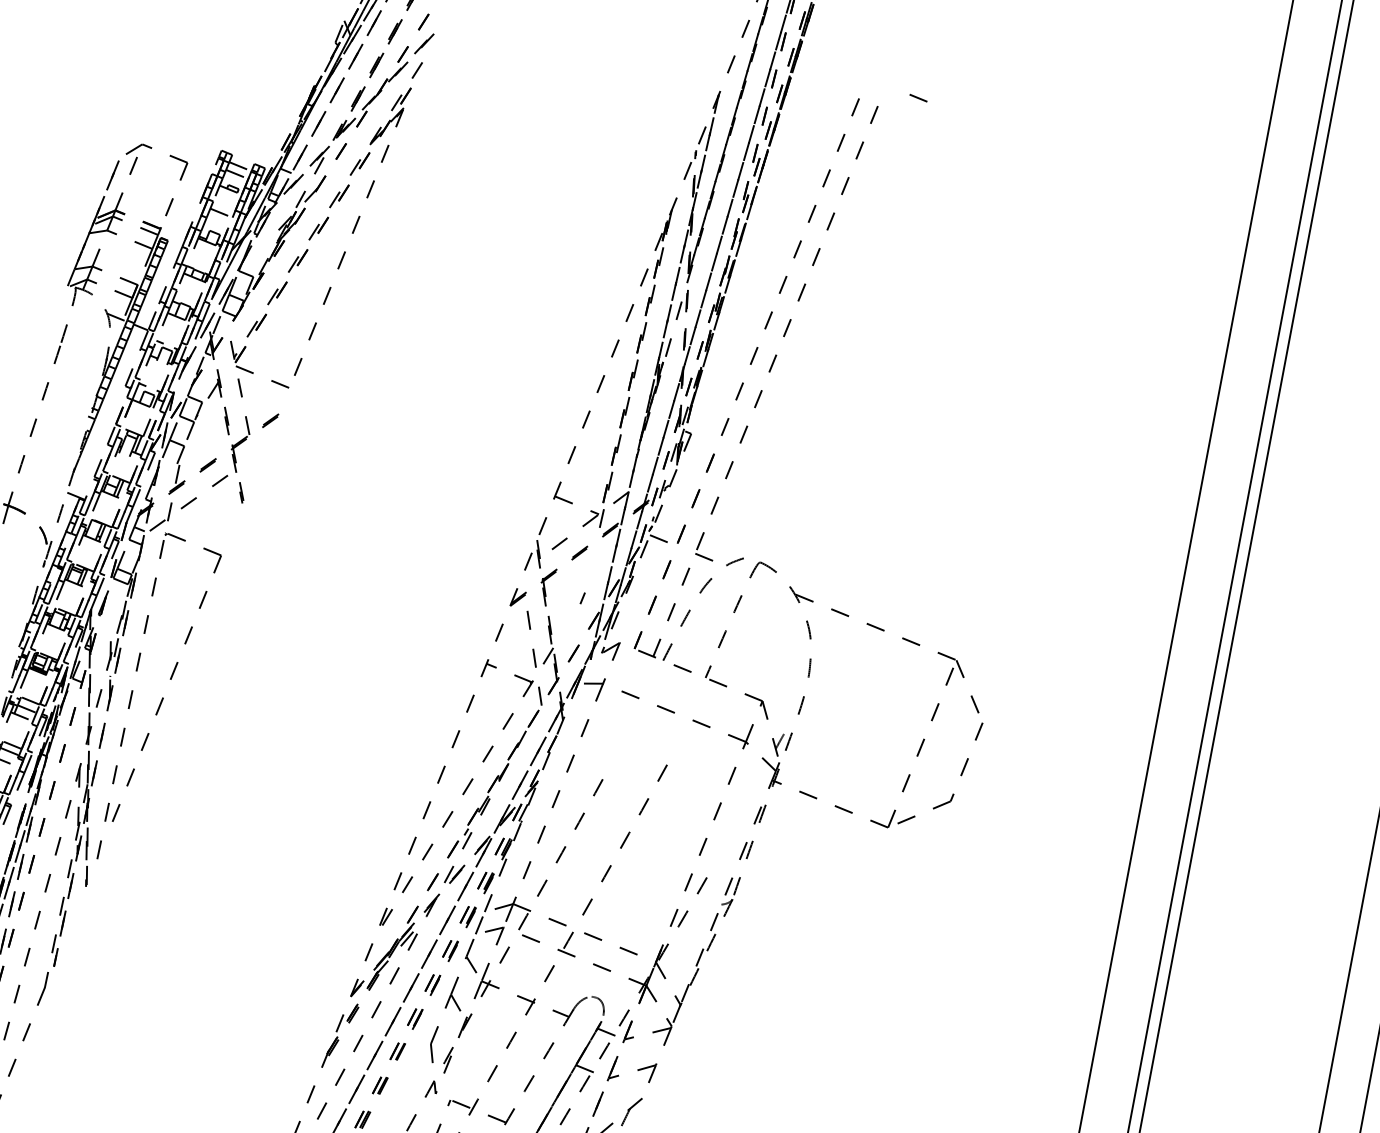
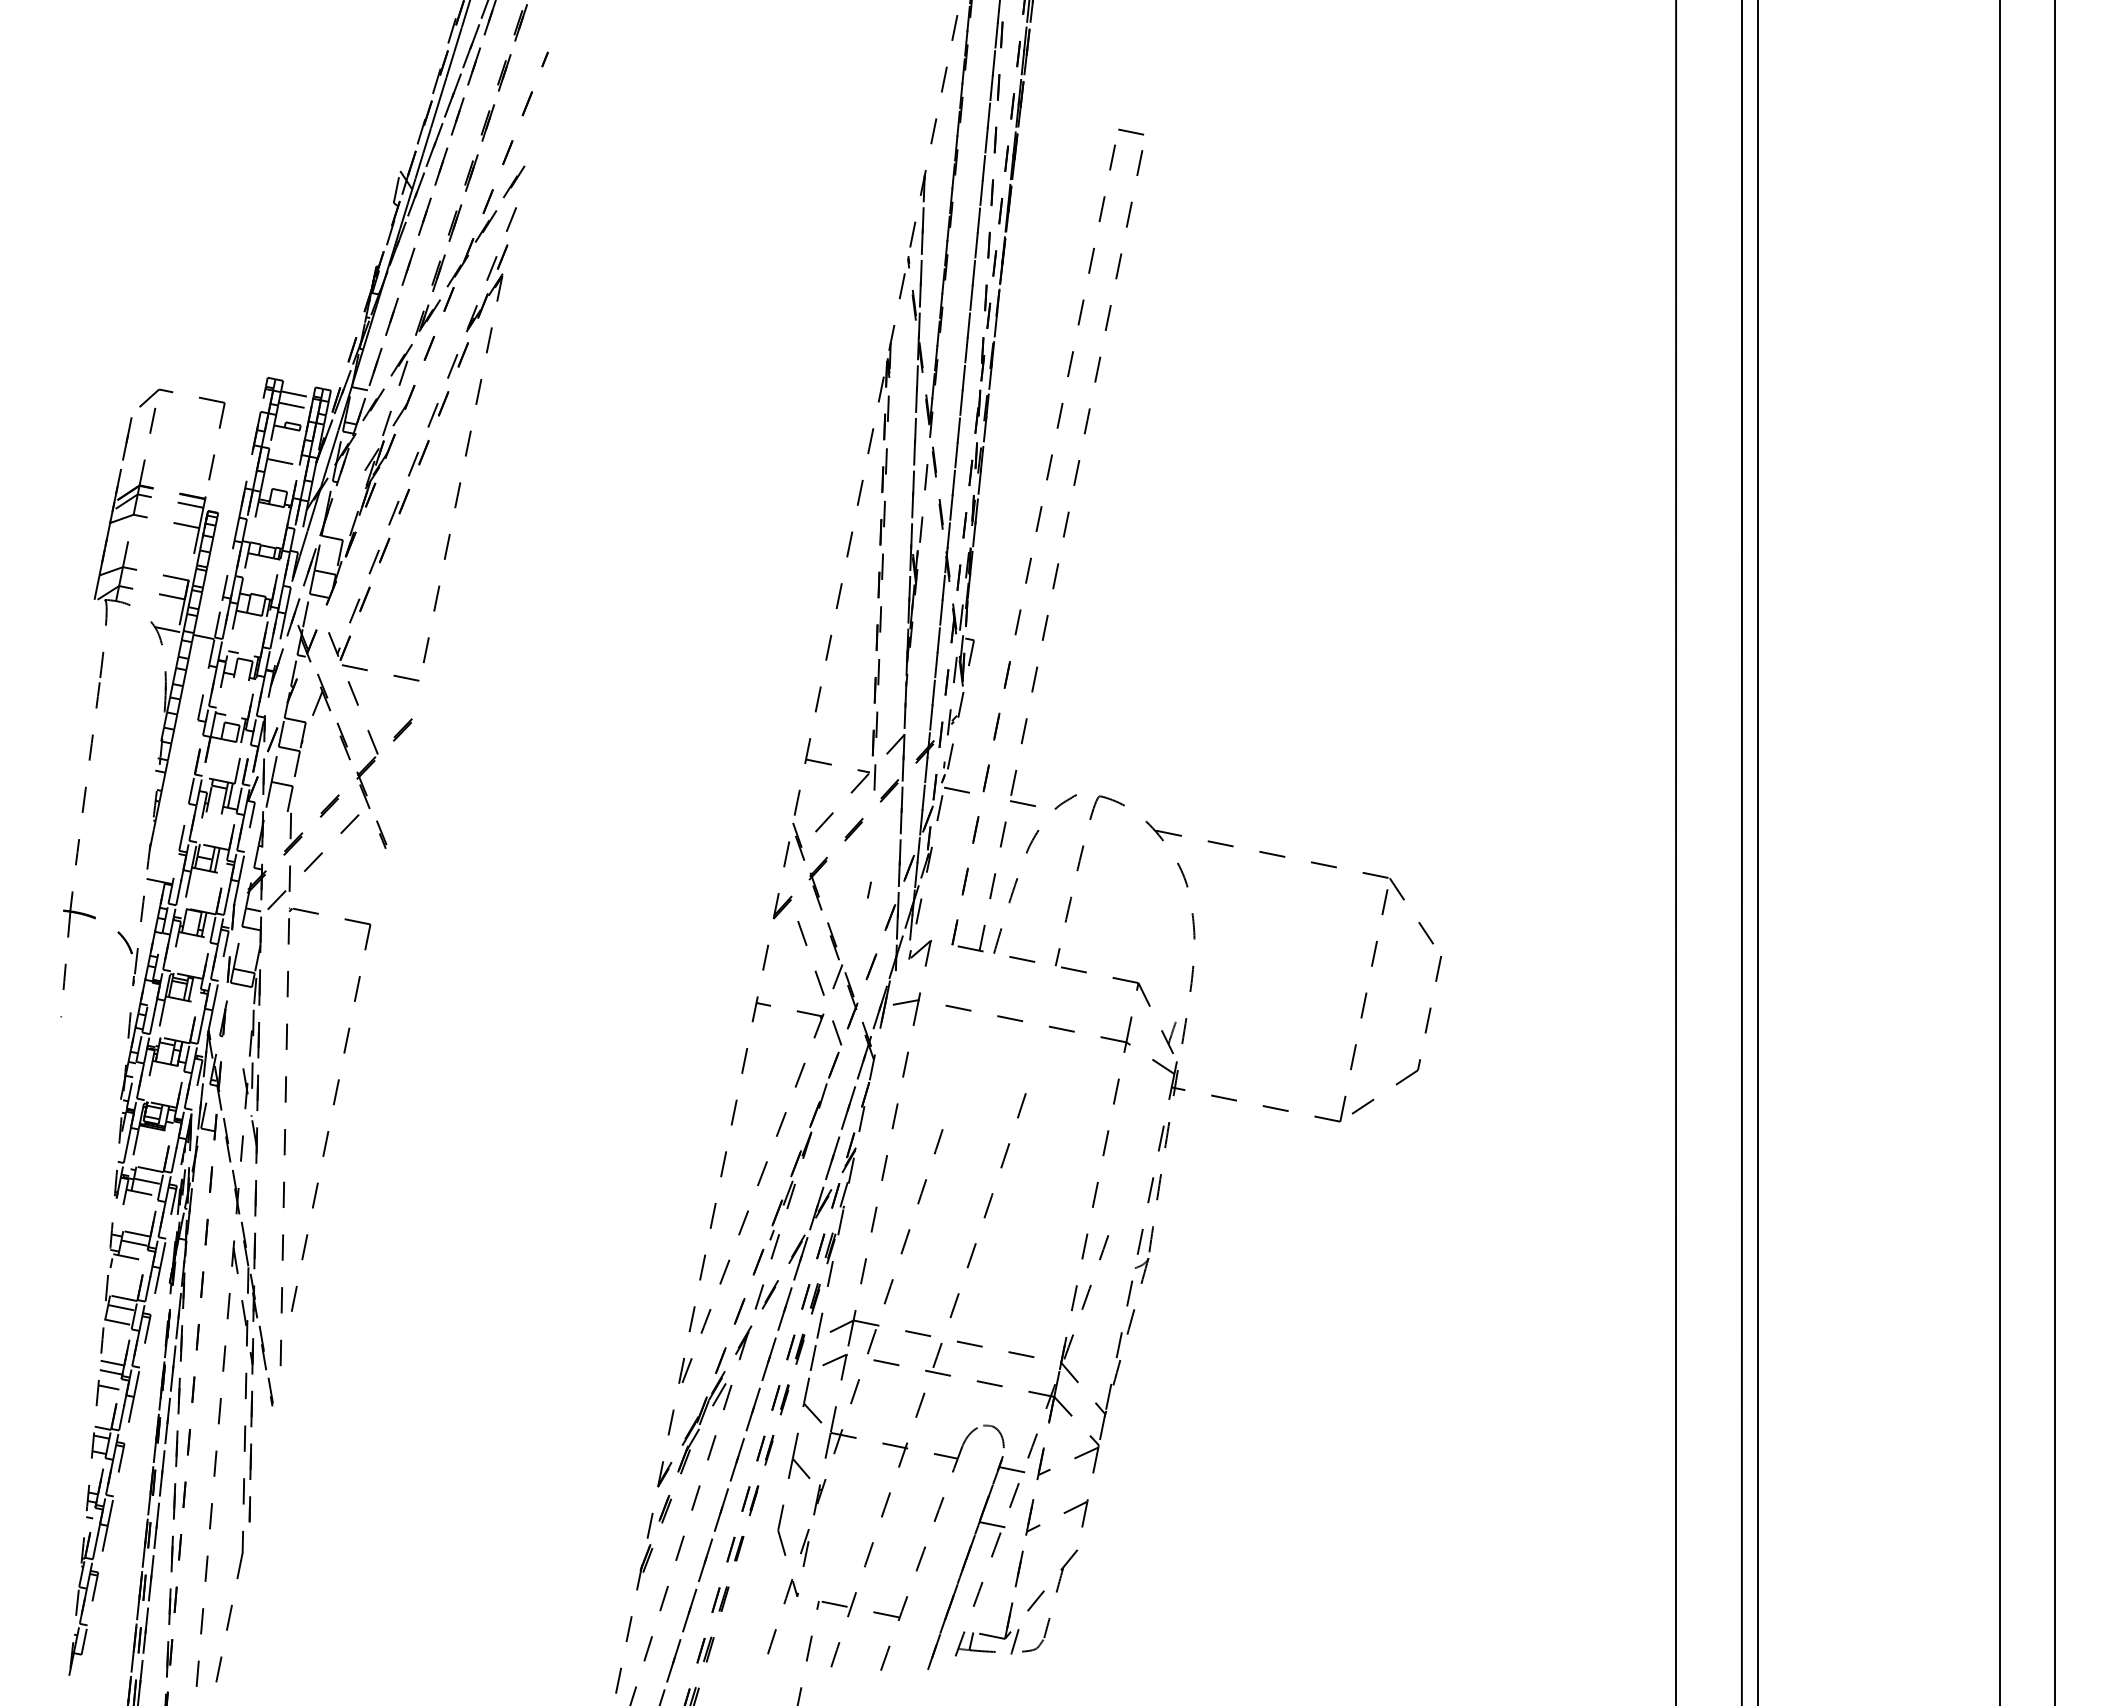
line: (918, 97) -> (1131, 131), moved

